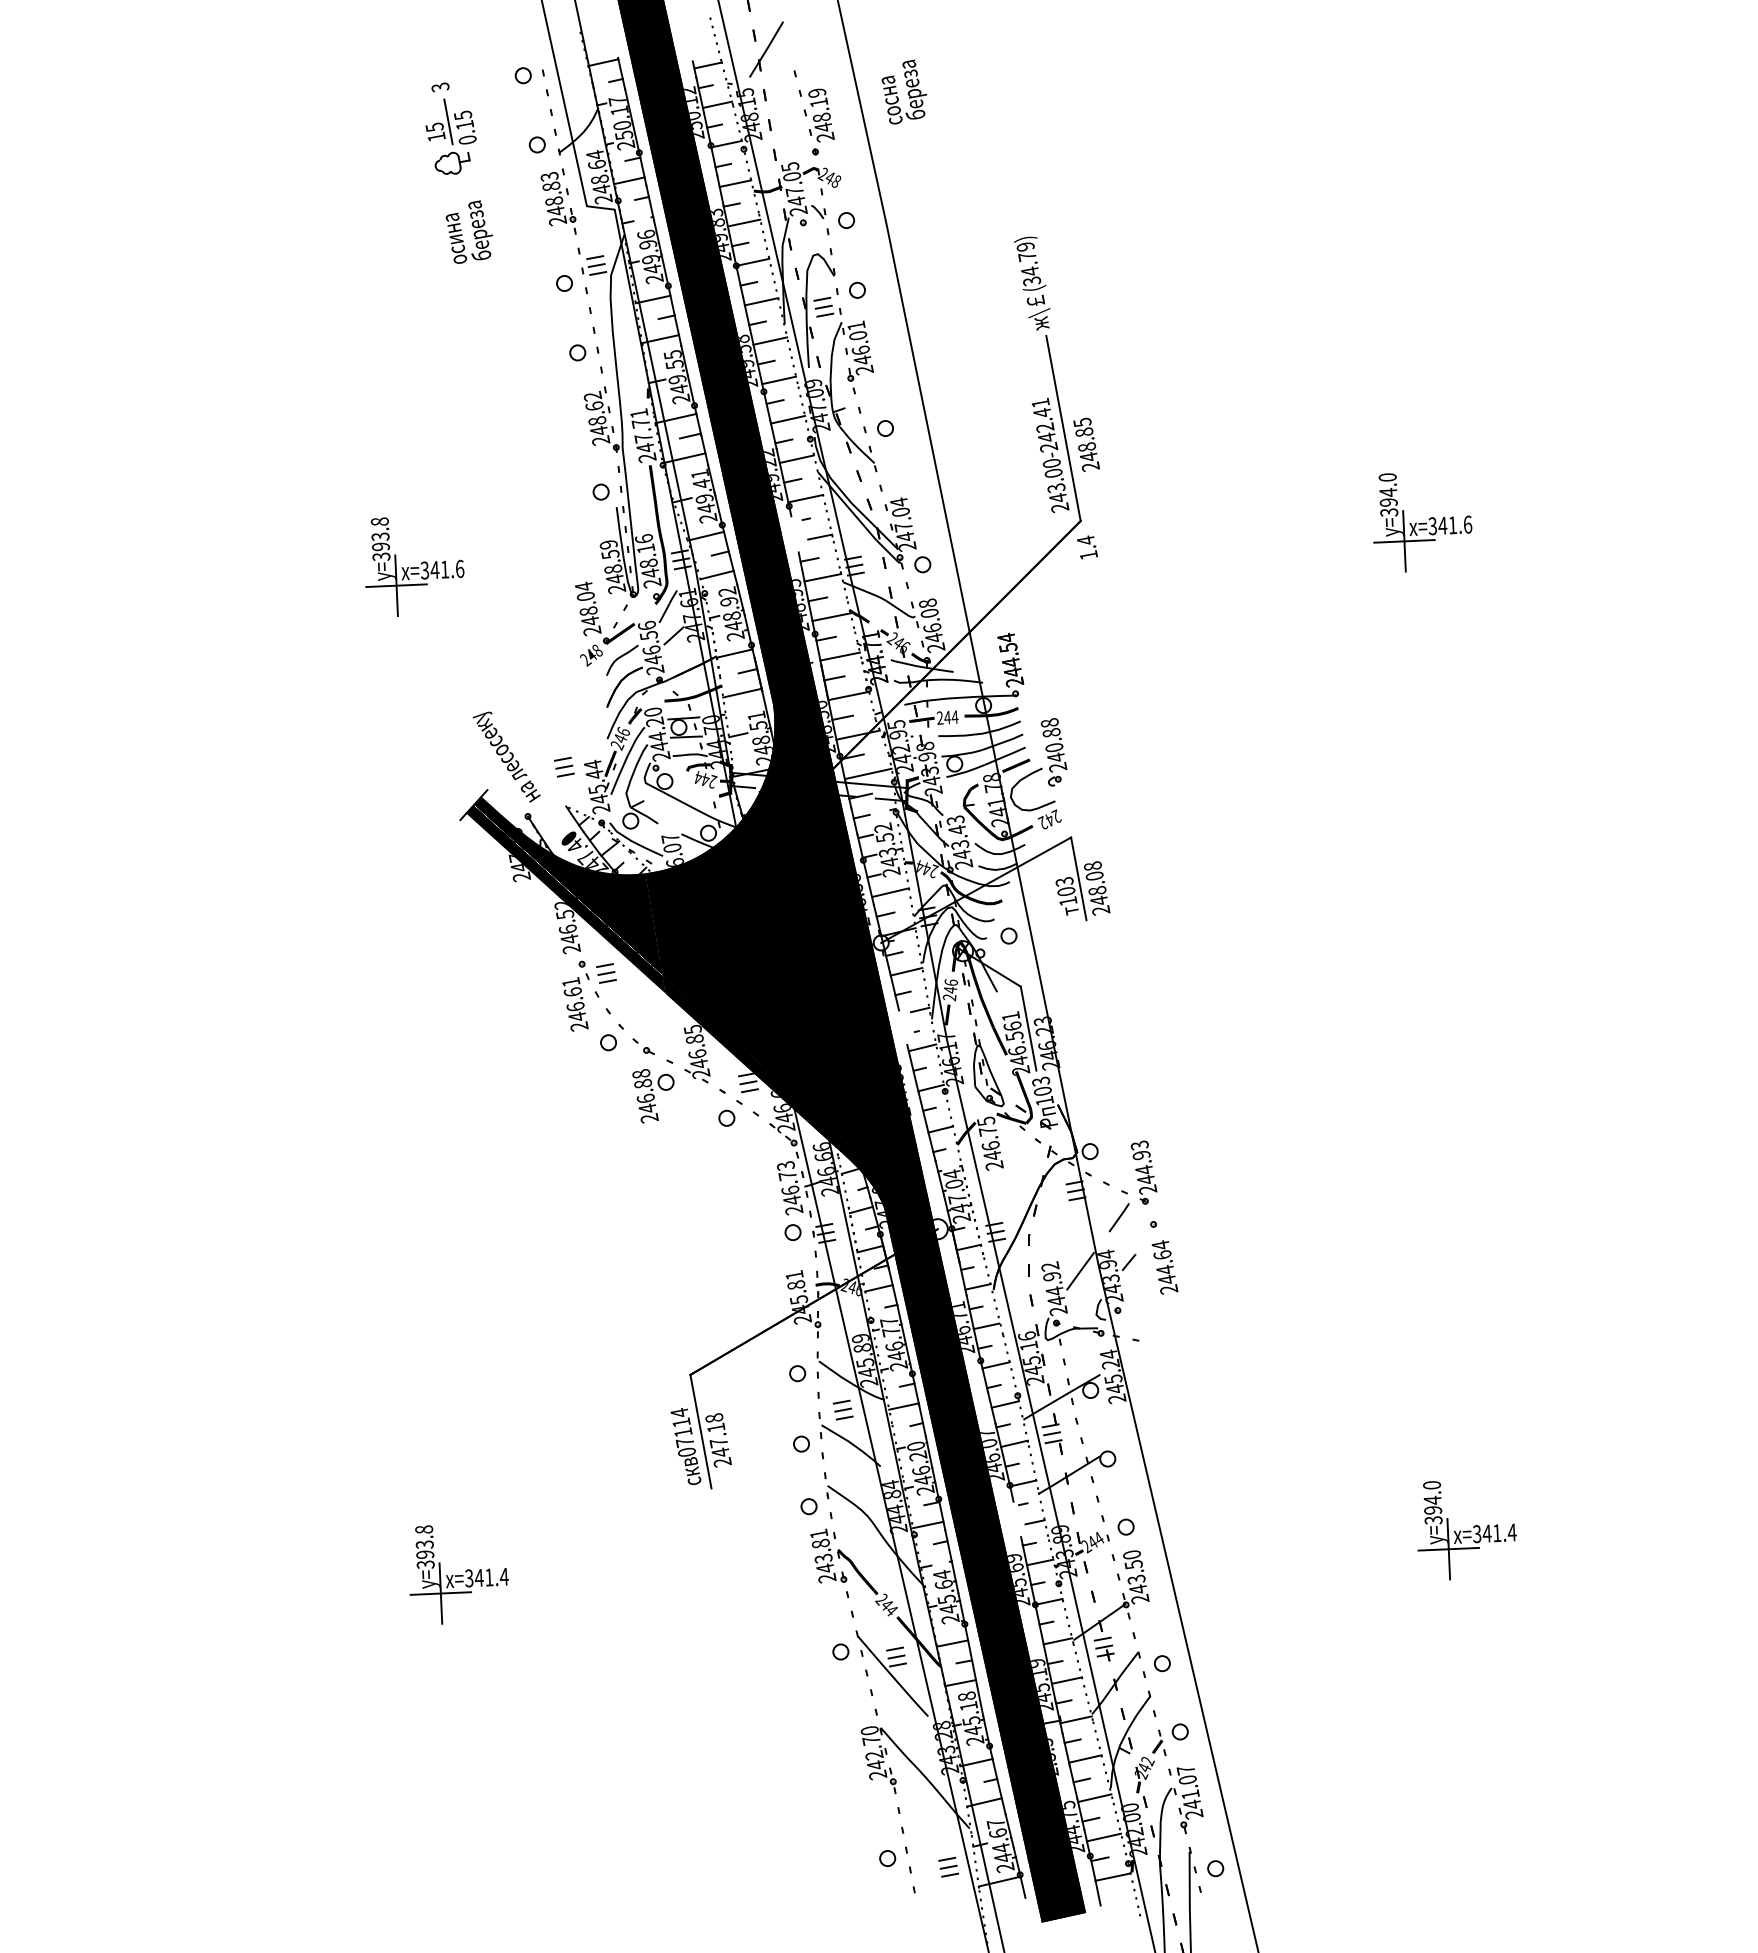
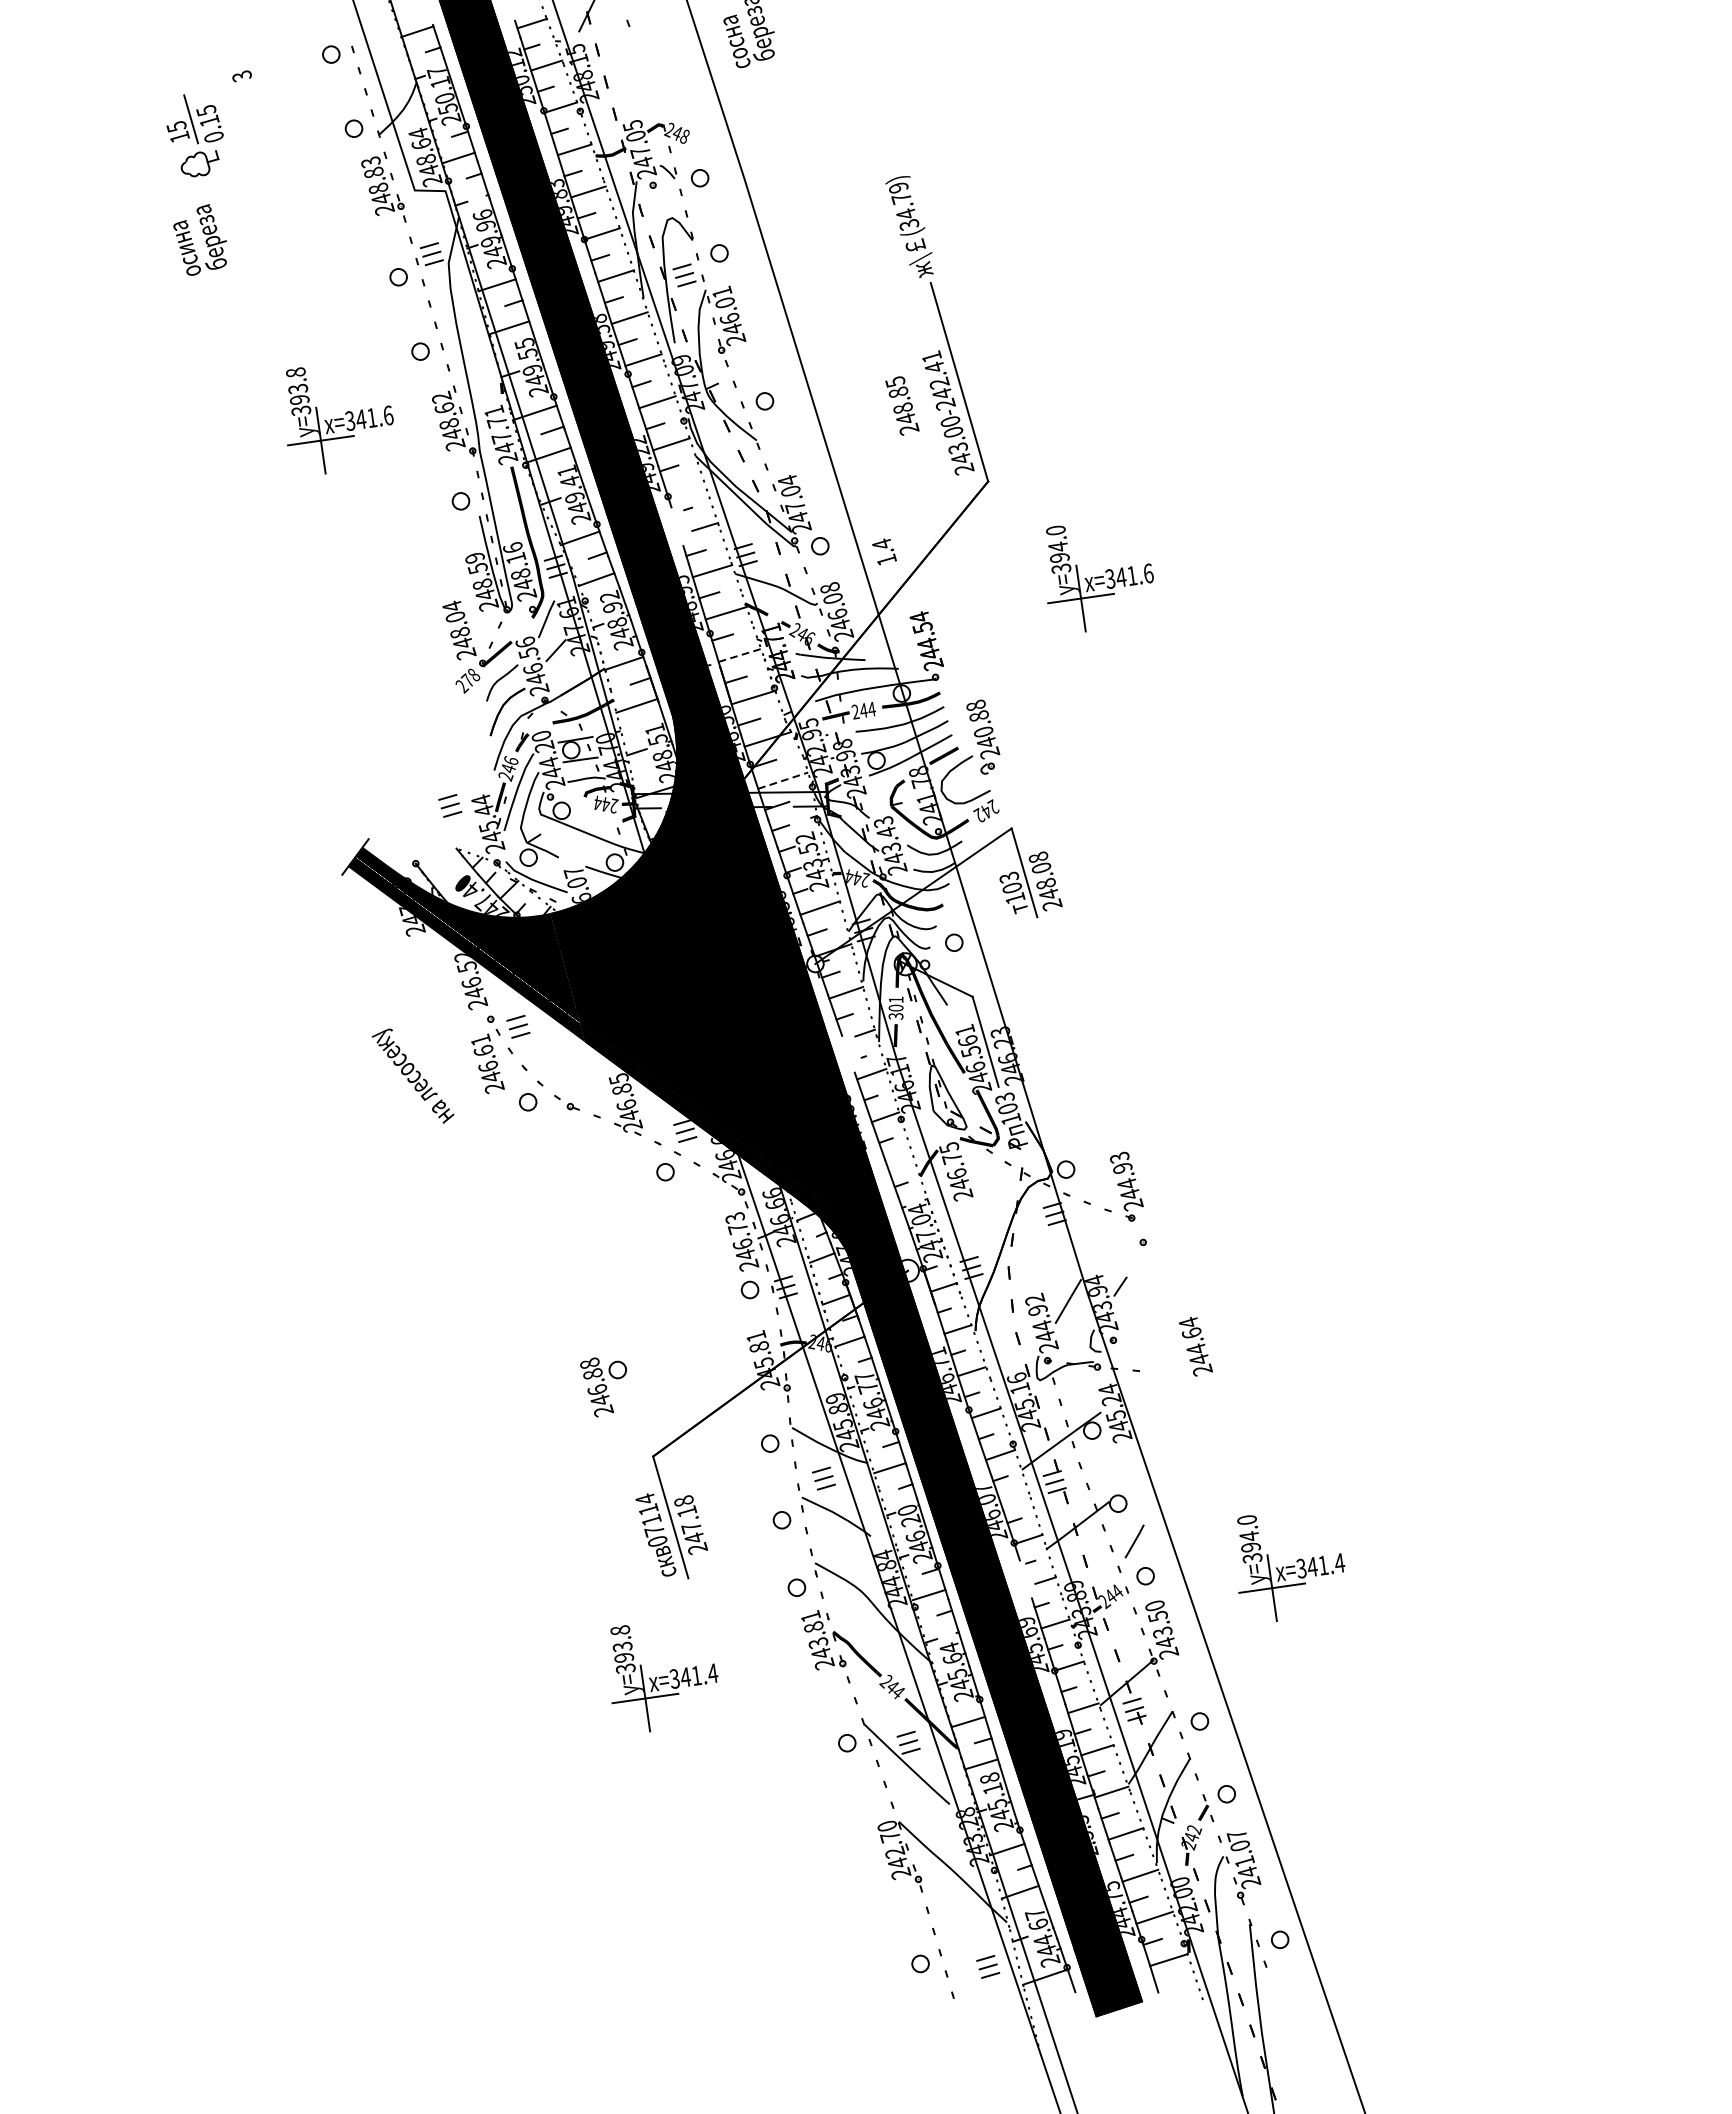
part: (816, 121) -> (656, 73), removed
part: (450, 136) -> (194, 135), moved
text: (468, 231) -> (199, 239), moved
text: (1086, 444) -> (902, 405), moved
line: (805, 498) -> (685, 486), removed
part: (1422, 522) -> (1098, 576), moved
text: (1087, 547) -> (884, 551), moved
part: (414, 566) -> (338, 417), moved
text: (590, 654) -> (466, 679), 248 -> 278
line: (840, 656) -> (740, 655), solid -> dashed
text: (506, 756) -> (412, 1075), moved
line: (868, 773) -> (783, 780), solid -> dashed
text: (950, 990) -> (896, 1008), 246 -> 301
part: (653, 1096) -> (605, 1386), moved
line: (940, 1129) -> (900, 1161), removed
line: (1118, 1217) -> (1133, 1541), moved
text: (1164, 1267) -> (1195, 1346), moved
line: (1014, 1443) -> (1014, 1496), removed
part: (1466, 1530) -> (1289, 1565), moved
part: (458, 1574) -> (662, 1675), moved

